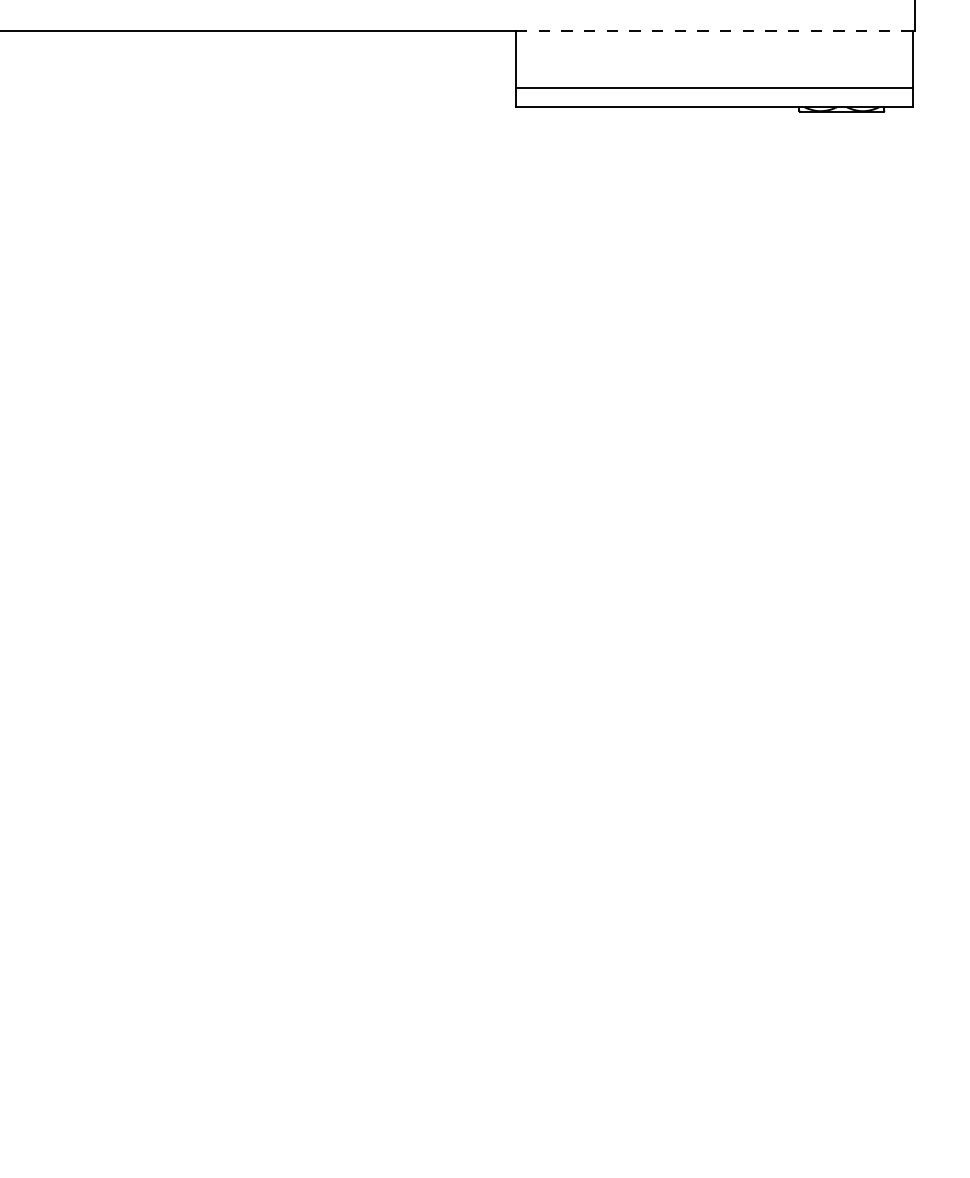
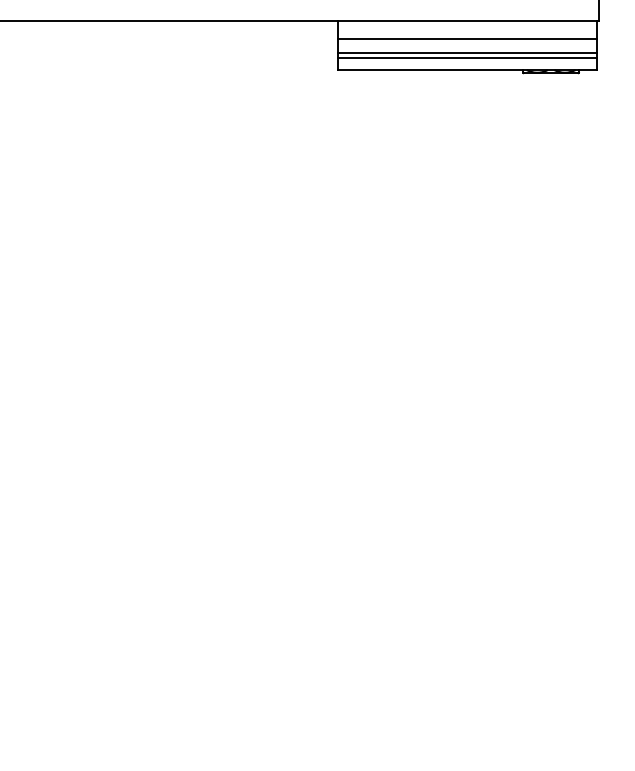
line: (714, 31) -> (467, 20), dashed -> solid
line: (714, 60) -> (467, 39), added
line: (714, 80) -> (467, 52), added

